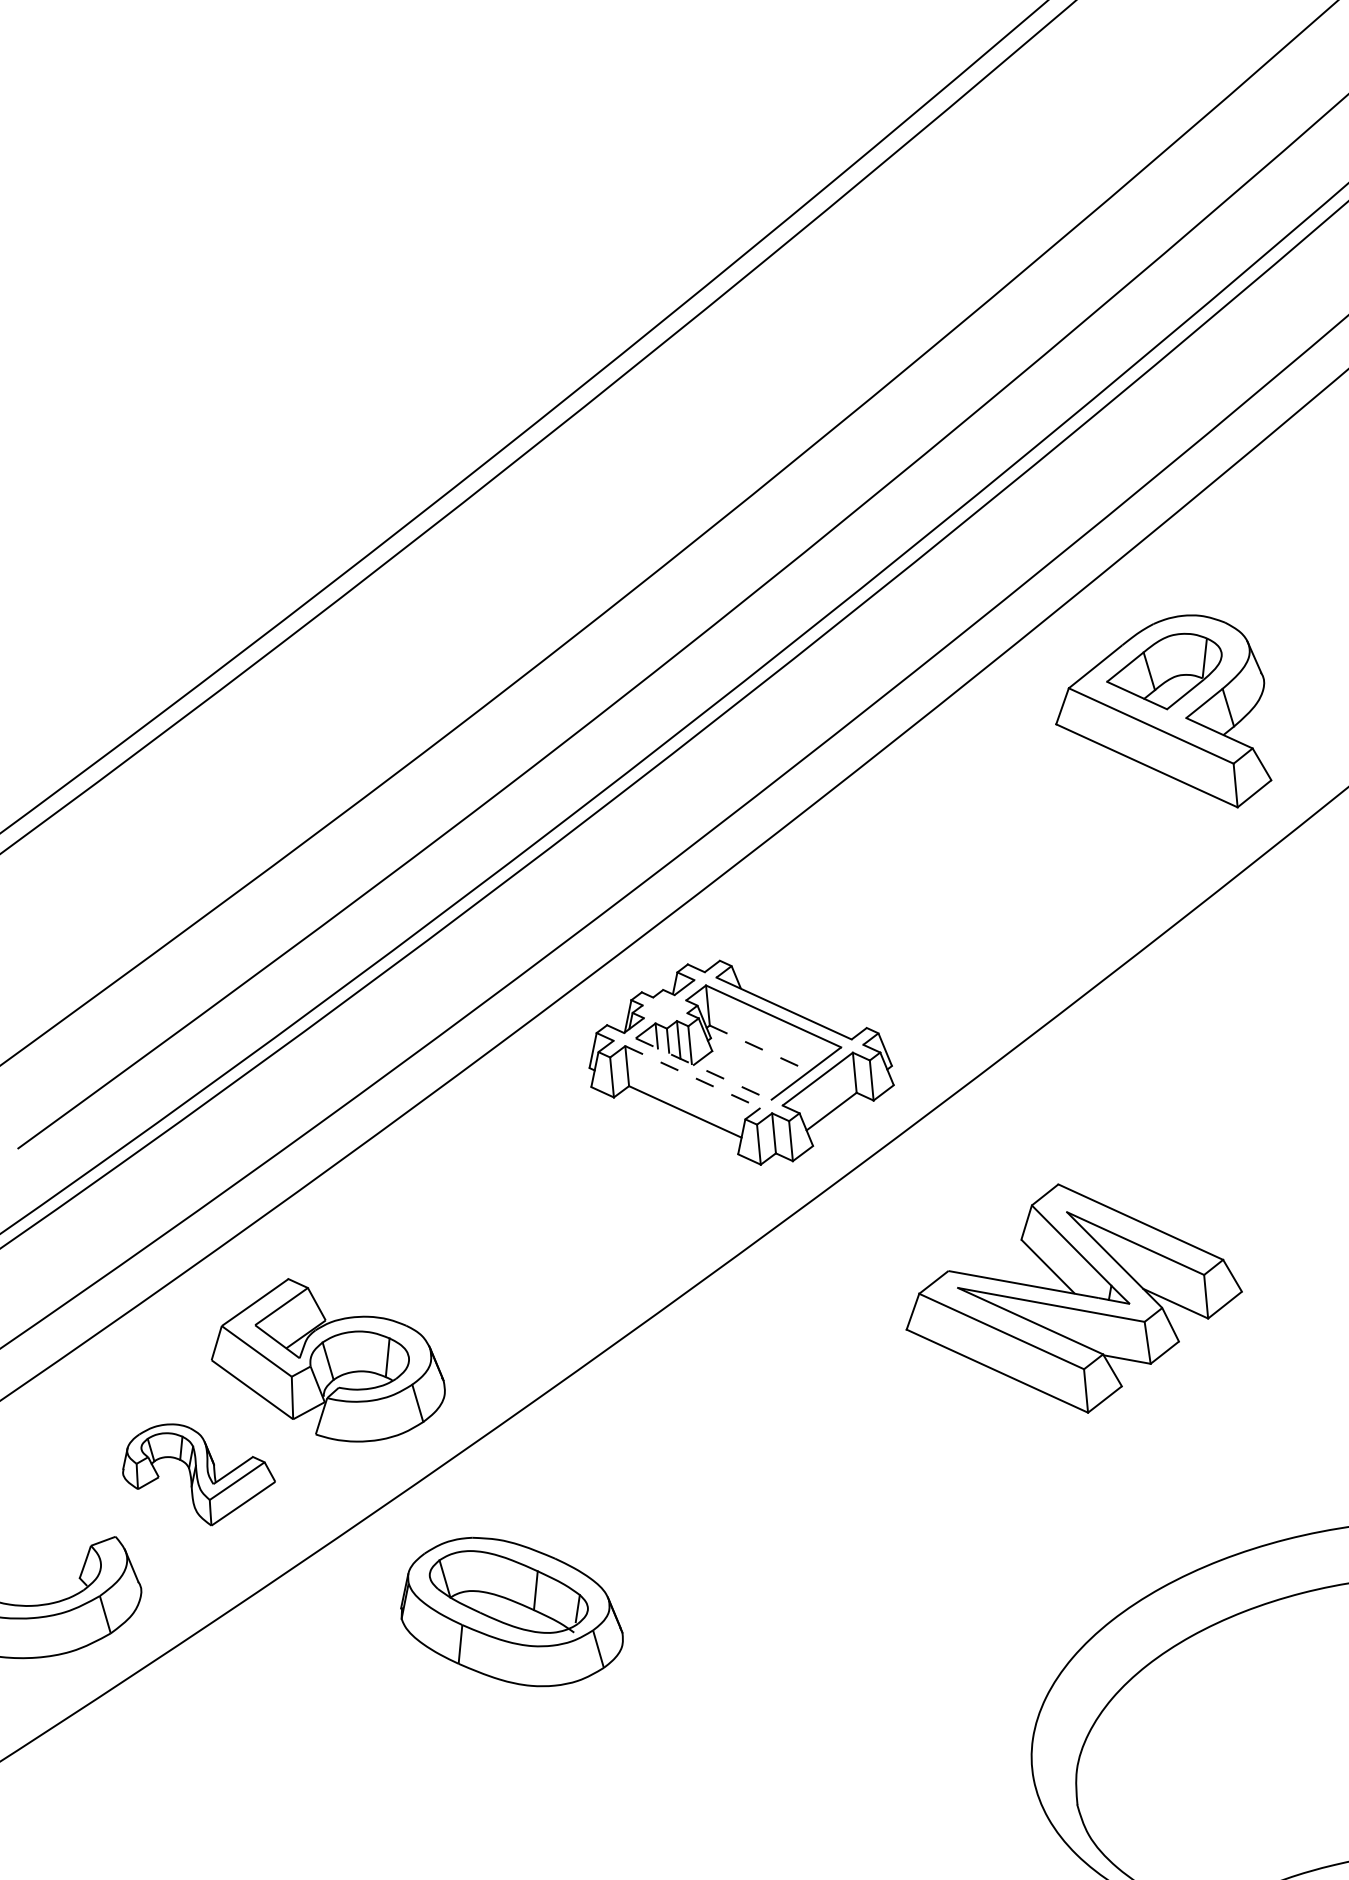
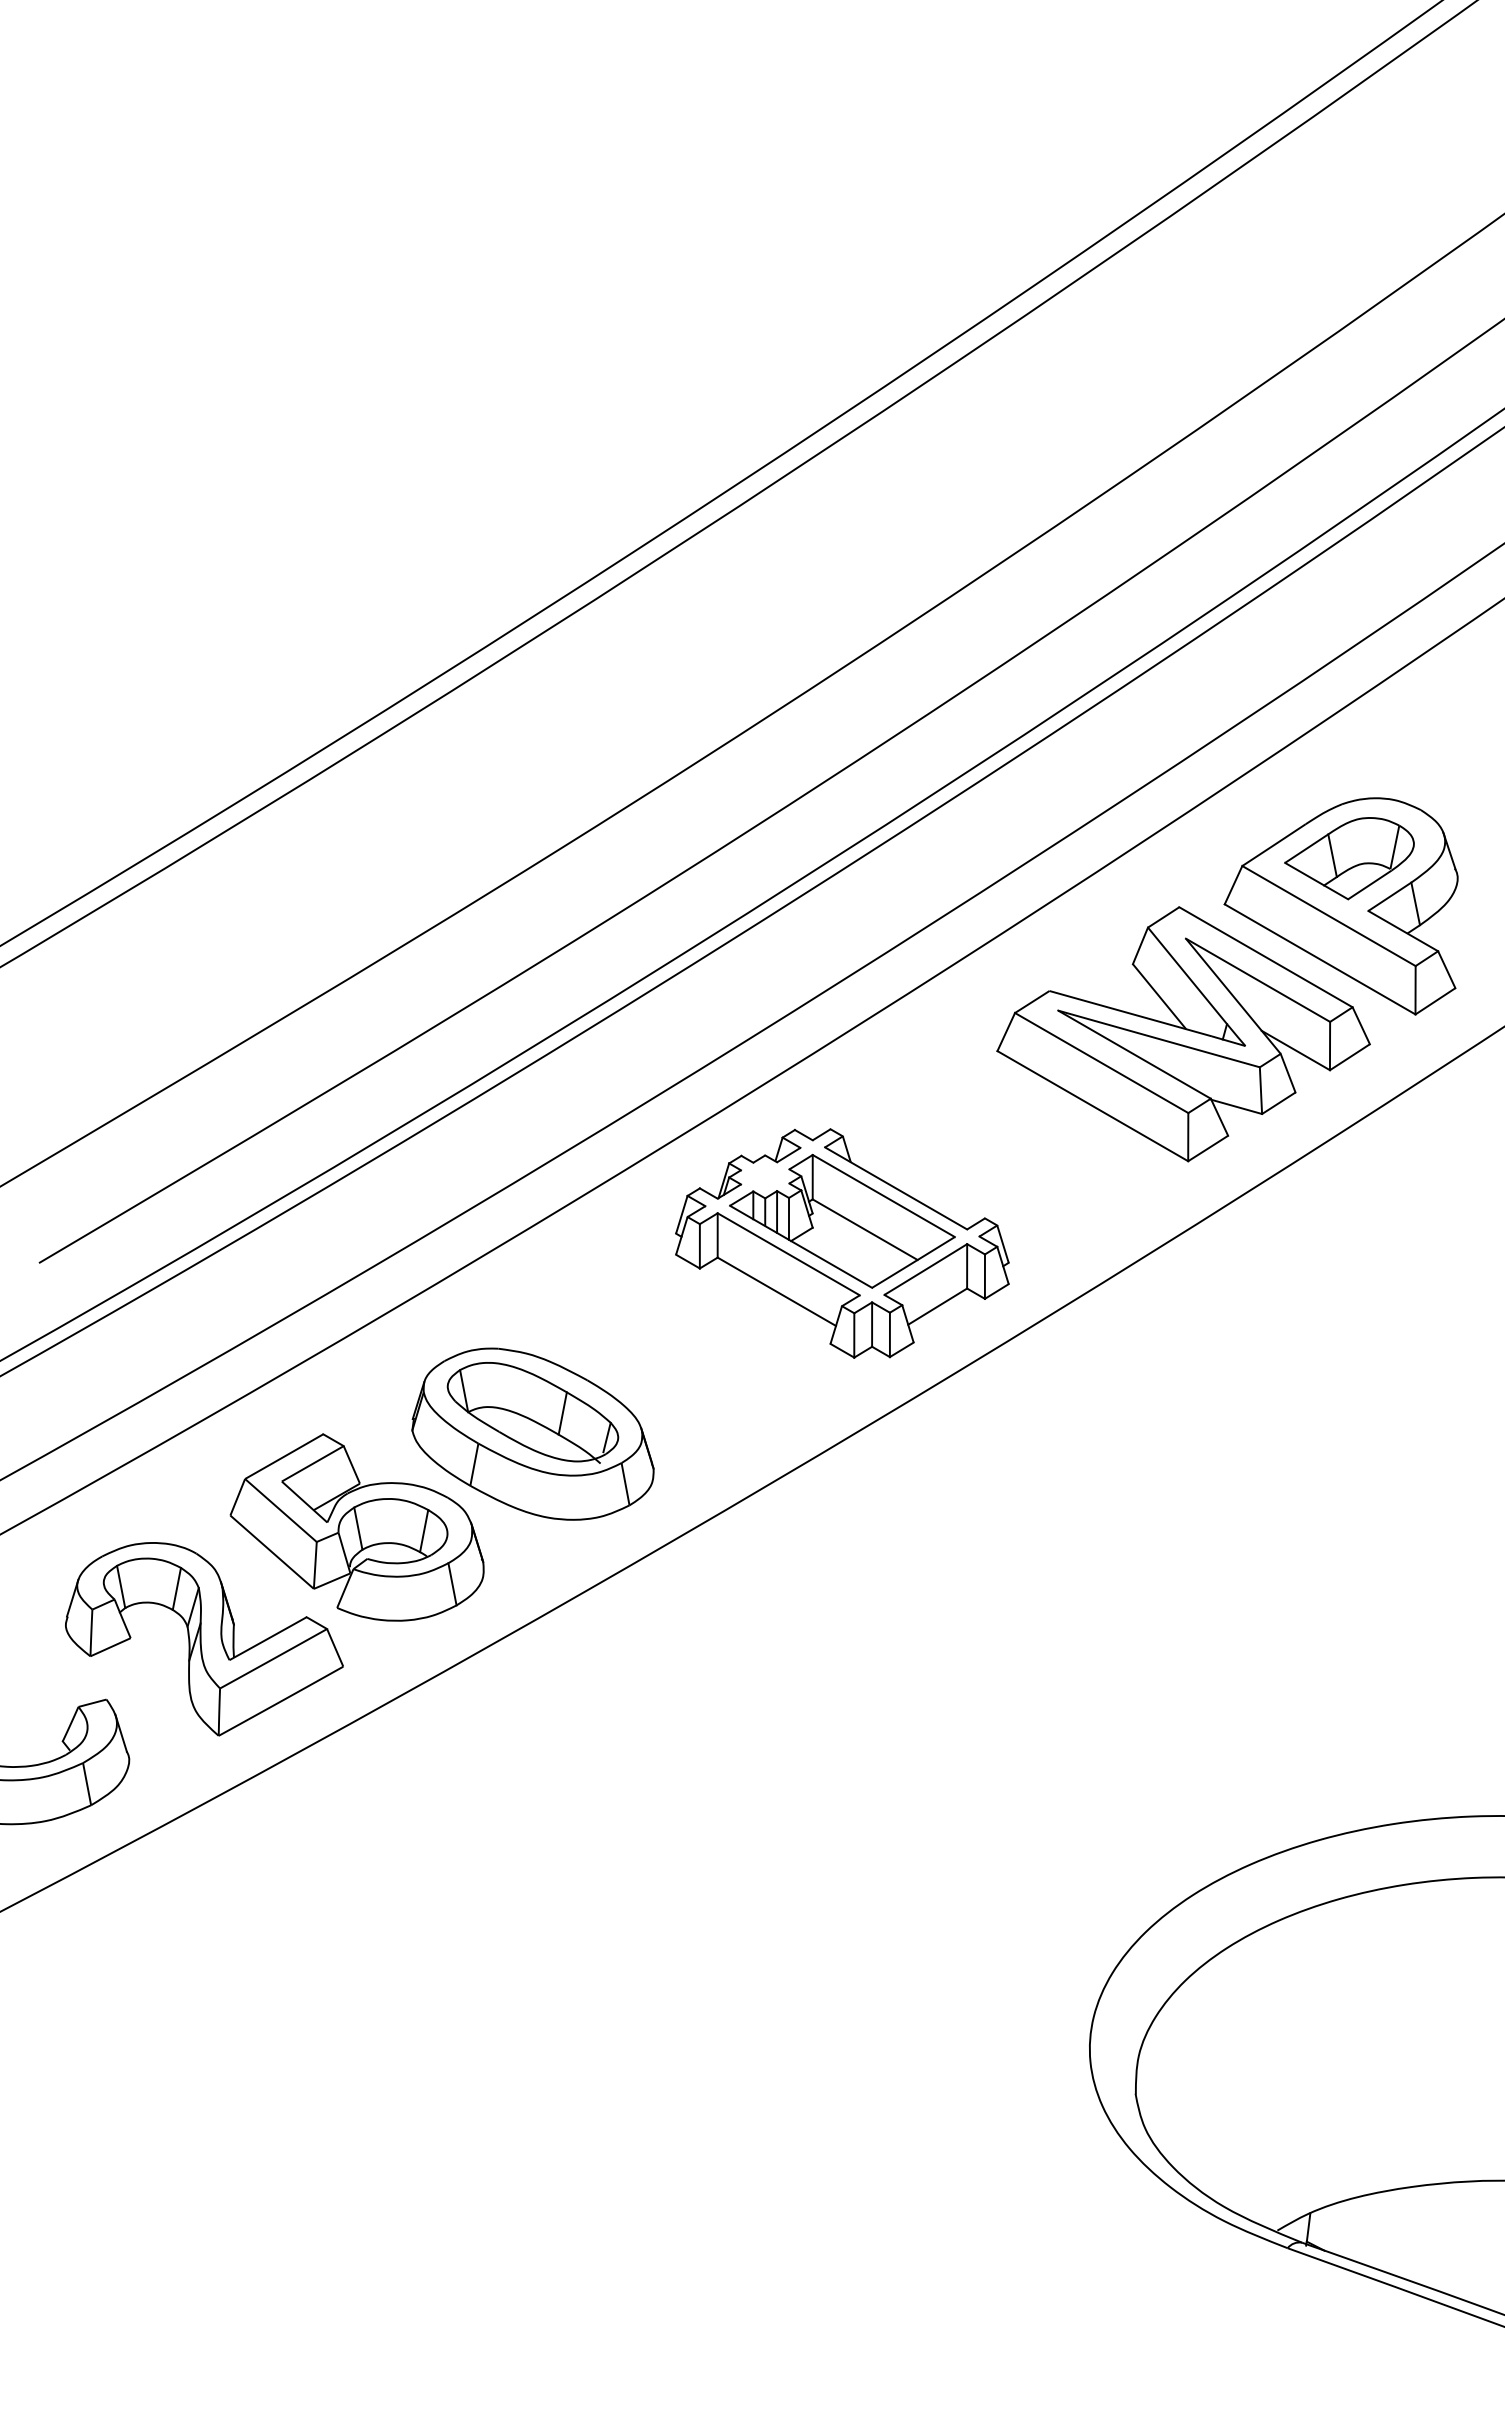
line: (759, 1048) -> (865, 1229), dashed -> solid
line: (703, 1069) -> (801, 1247), dashed -> solid
line: (693, 1077) -> (789, 1254), dashed -> solid
part: (1073, 1298) -> (1183, 1034), moved
part: (198, 1474) -> (204, 1639), size x1.67
part: (510, 1611) -> (532, 1433), moved

